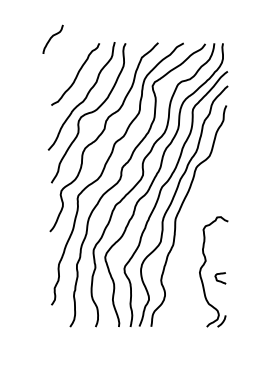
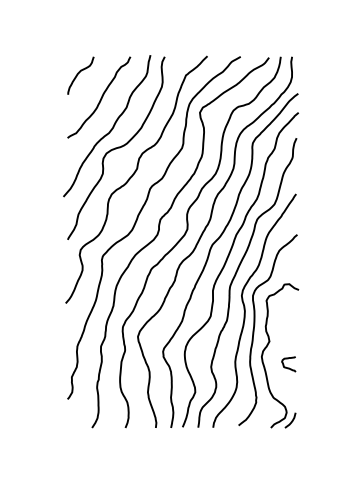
curve: (52, 37) -> (79, 73), moved
part: (194, 237) -> (254, 310), added

